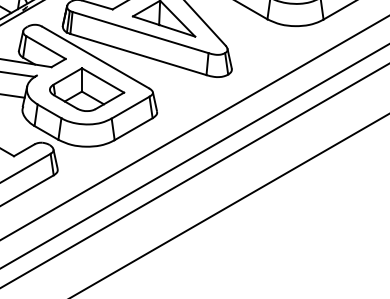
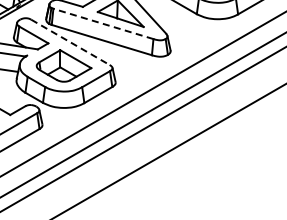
line: (139, 31) -> (102, 23), solid -> dashed
line: (95, 57) -> (70, 42), solid -> dashed

